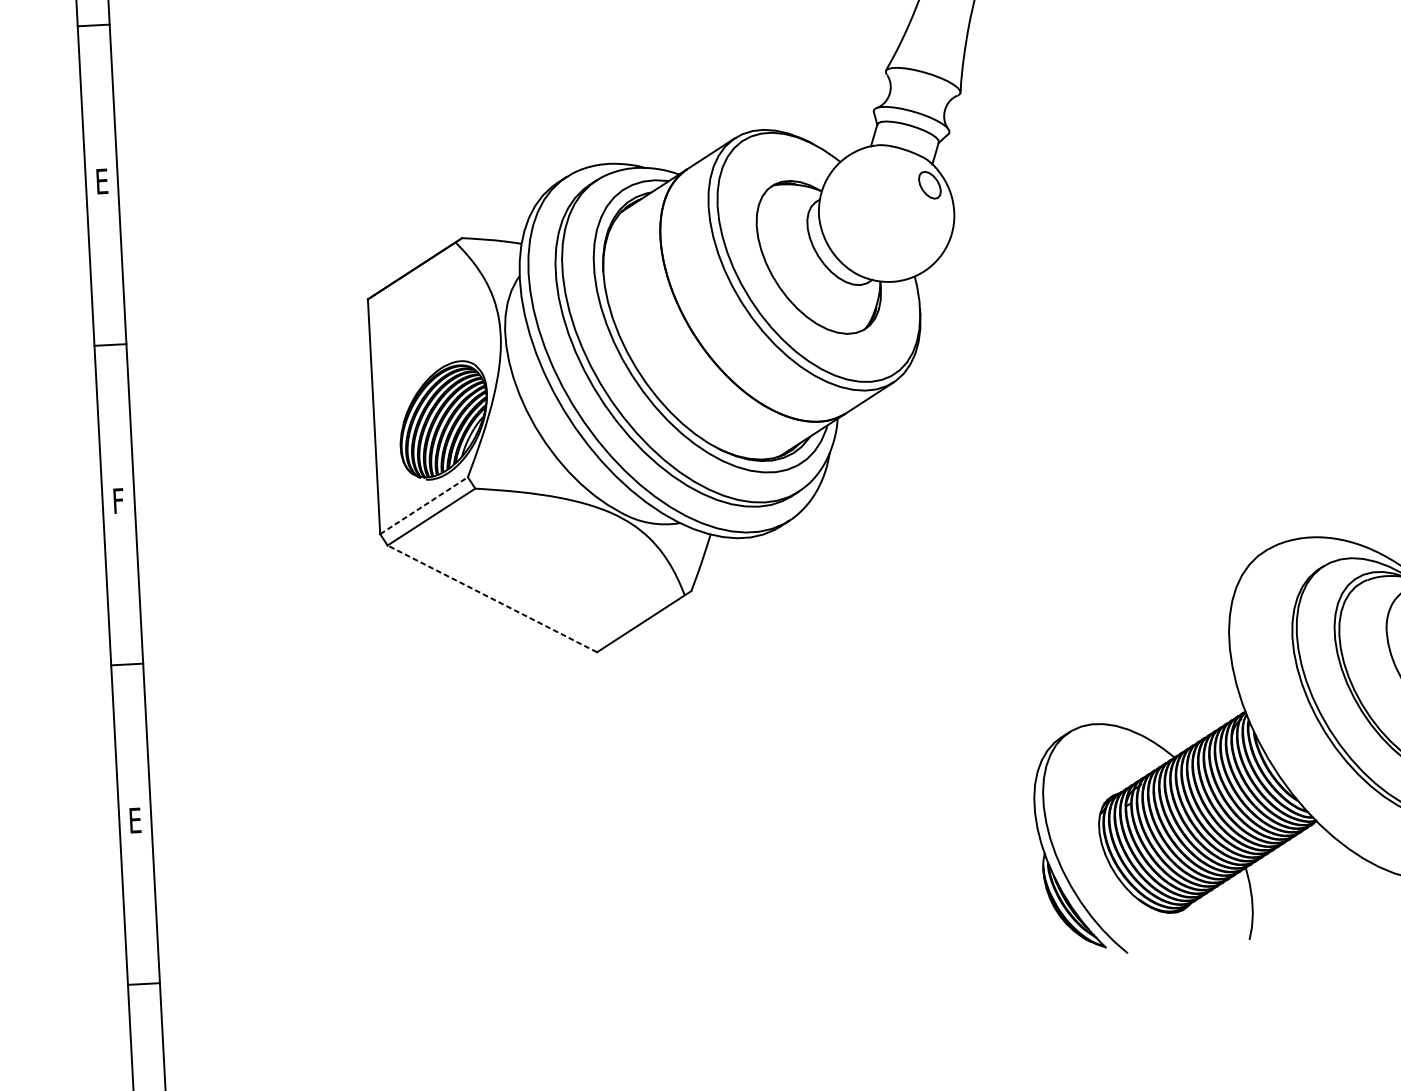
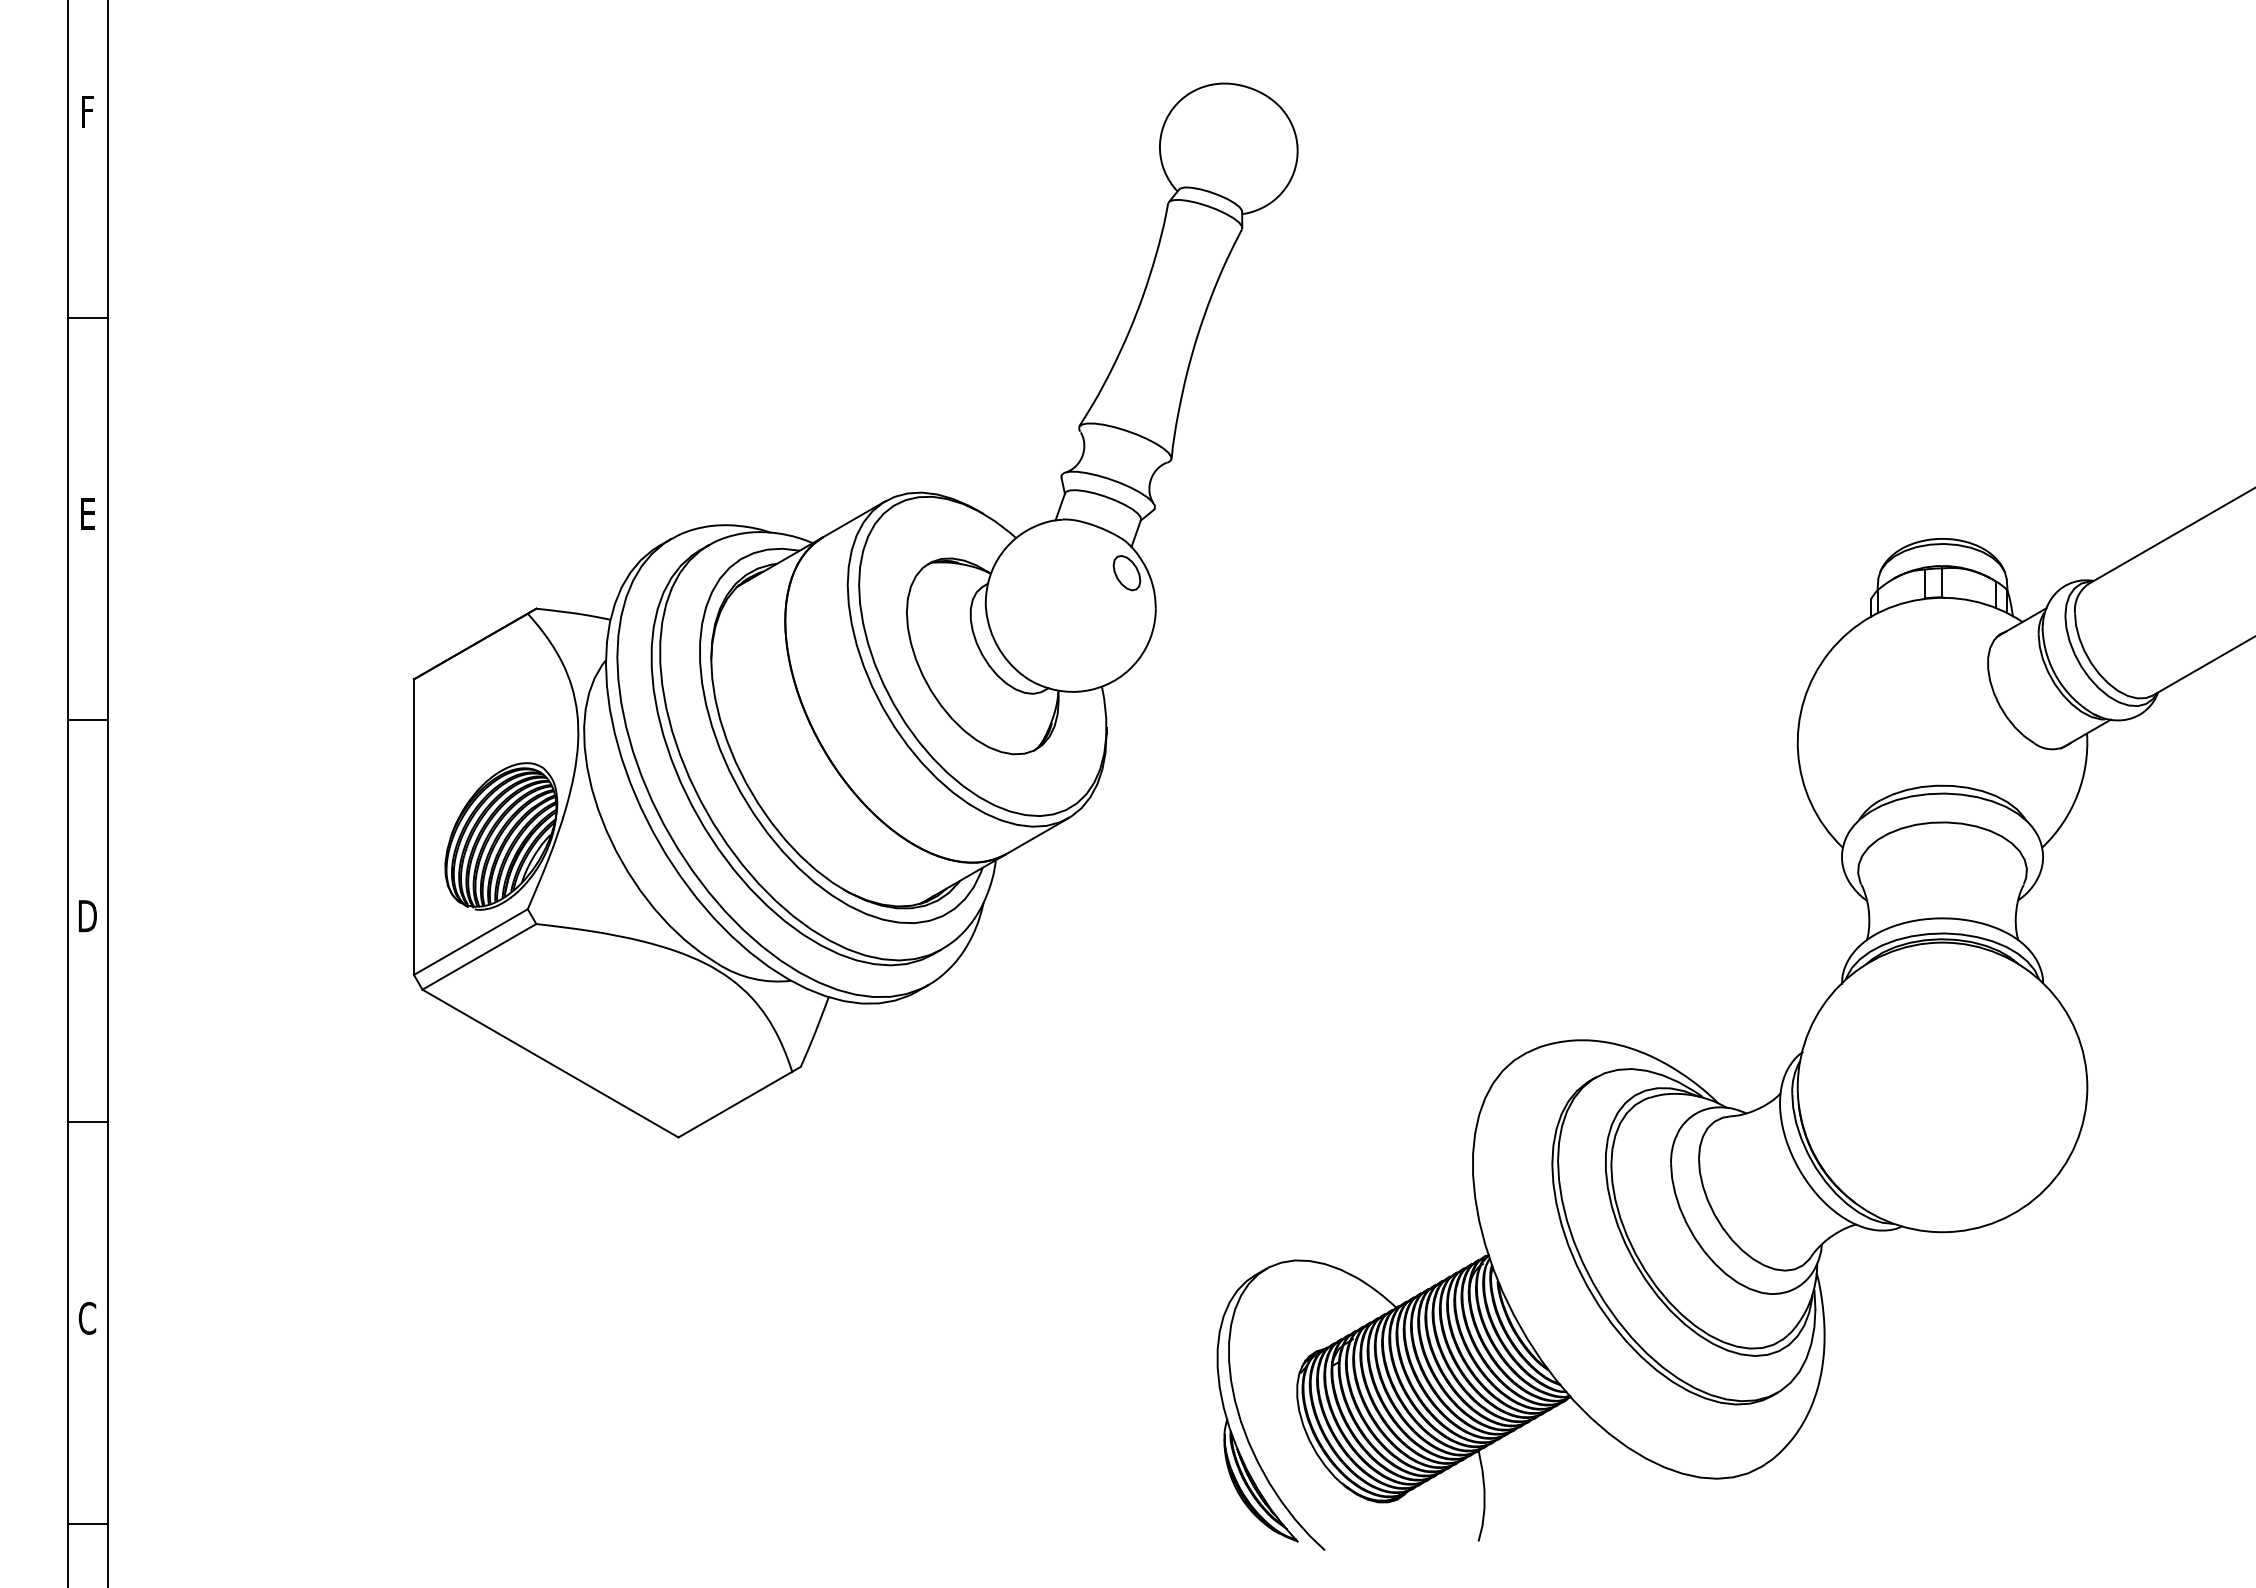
text: (118, 501) -> (87, 916), F -> D
line: (423, 506) -> (470, 942), dashed -> solid
line: (492, 598) -> (550, 1063), dashed -> solid
text: (135, 819) -> (87, 1317), E -> C

